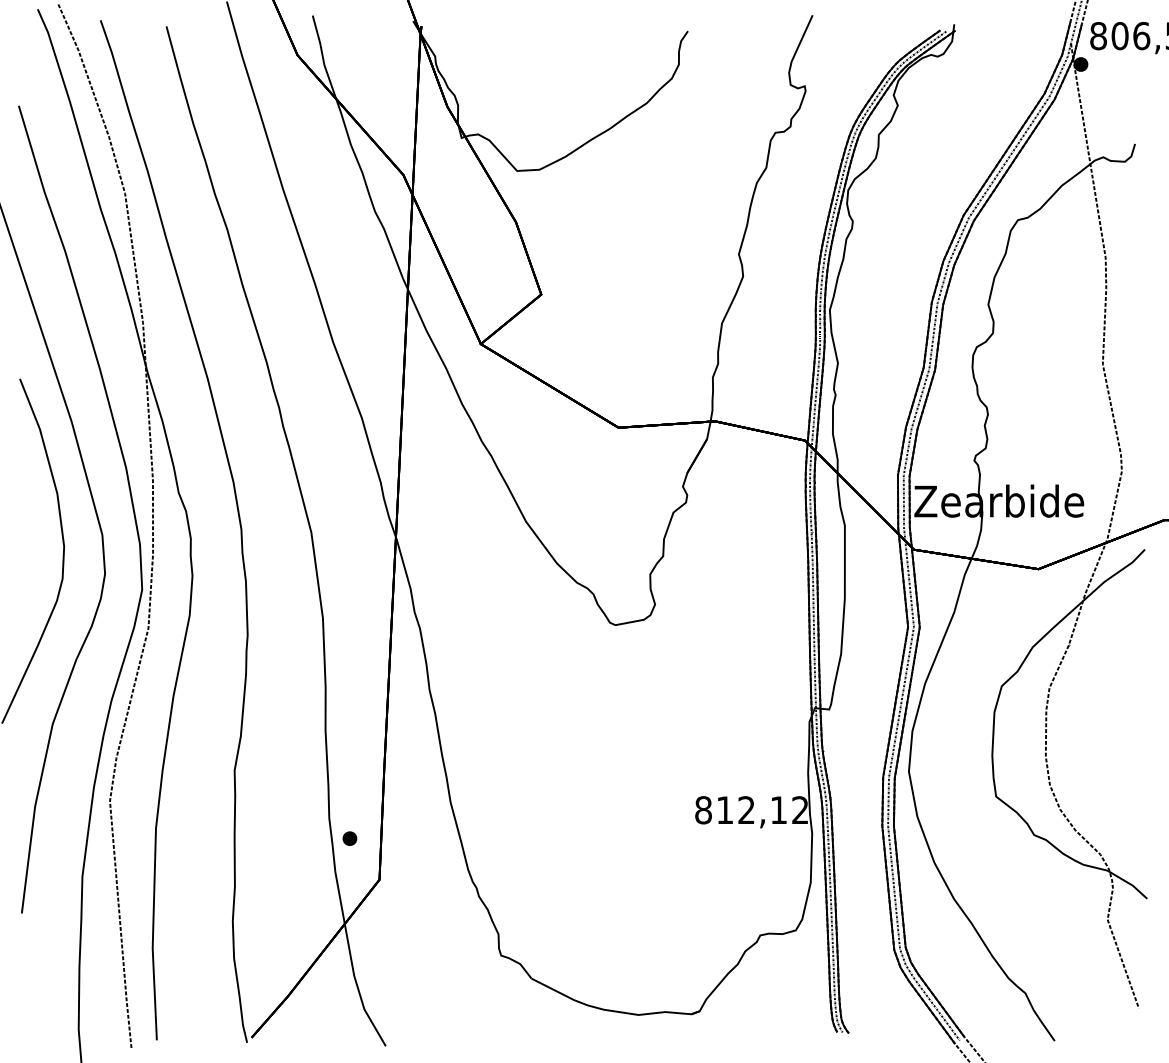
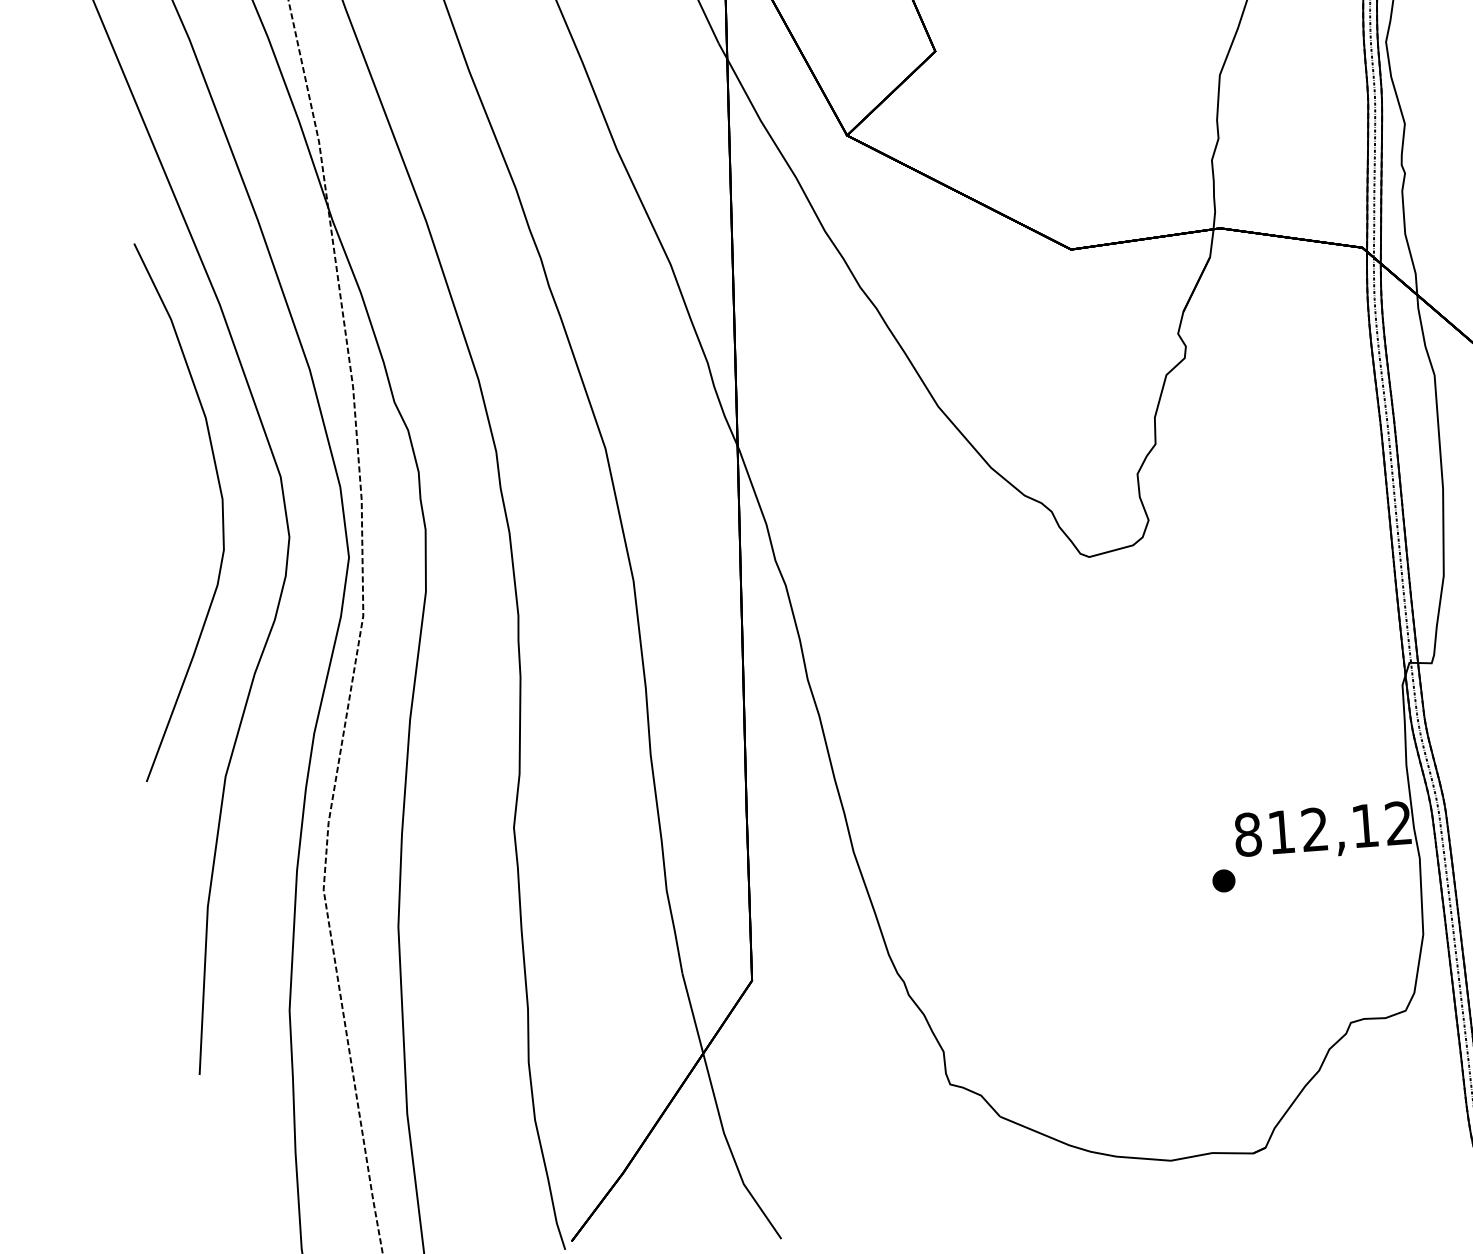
part: (349, 838) -> (1223, 880), moved

